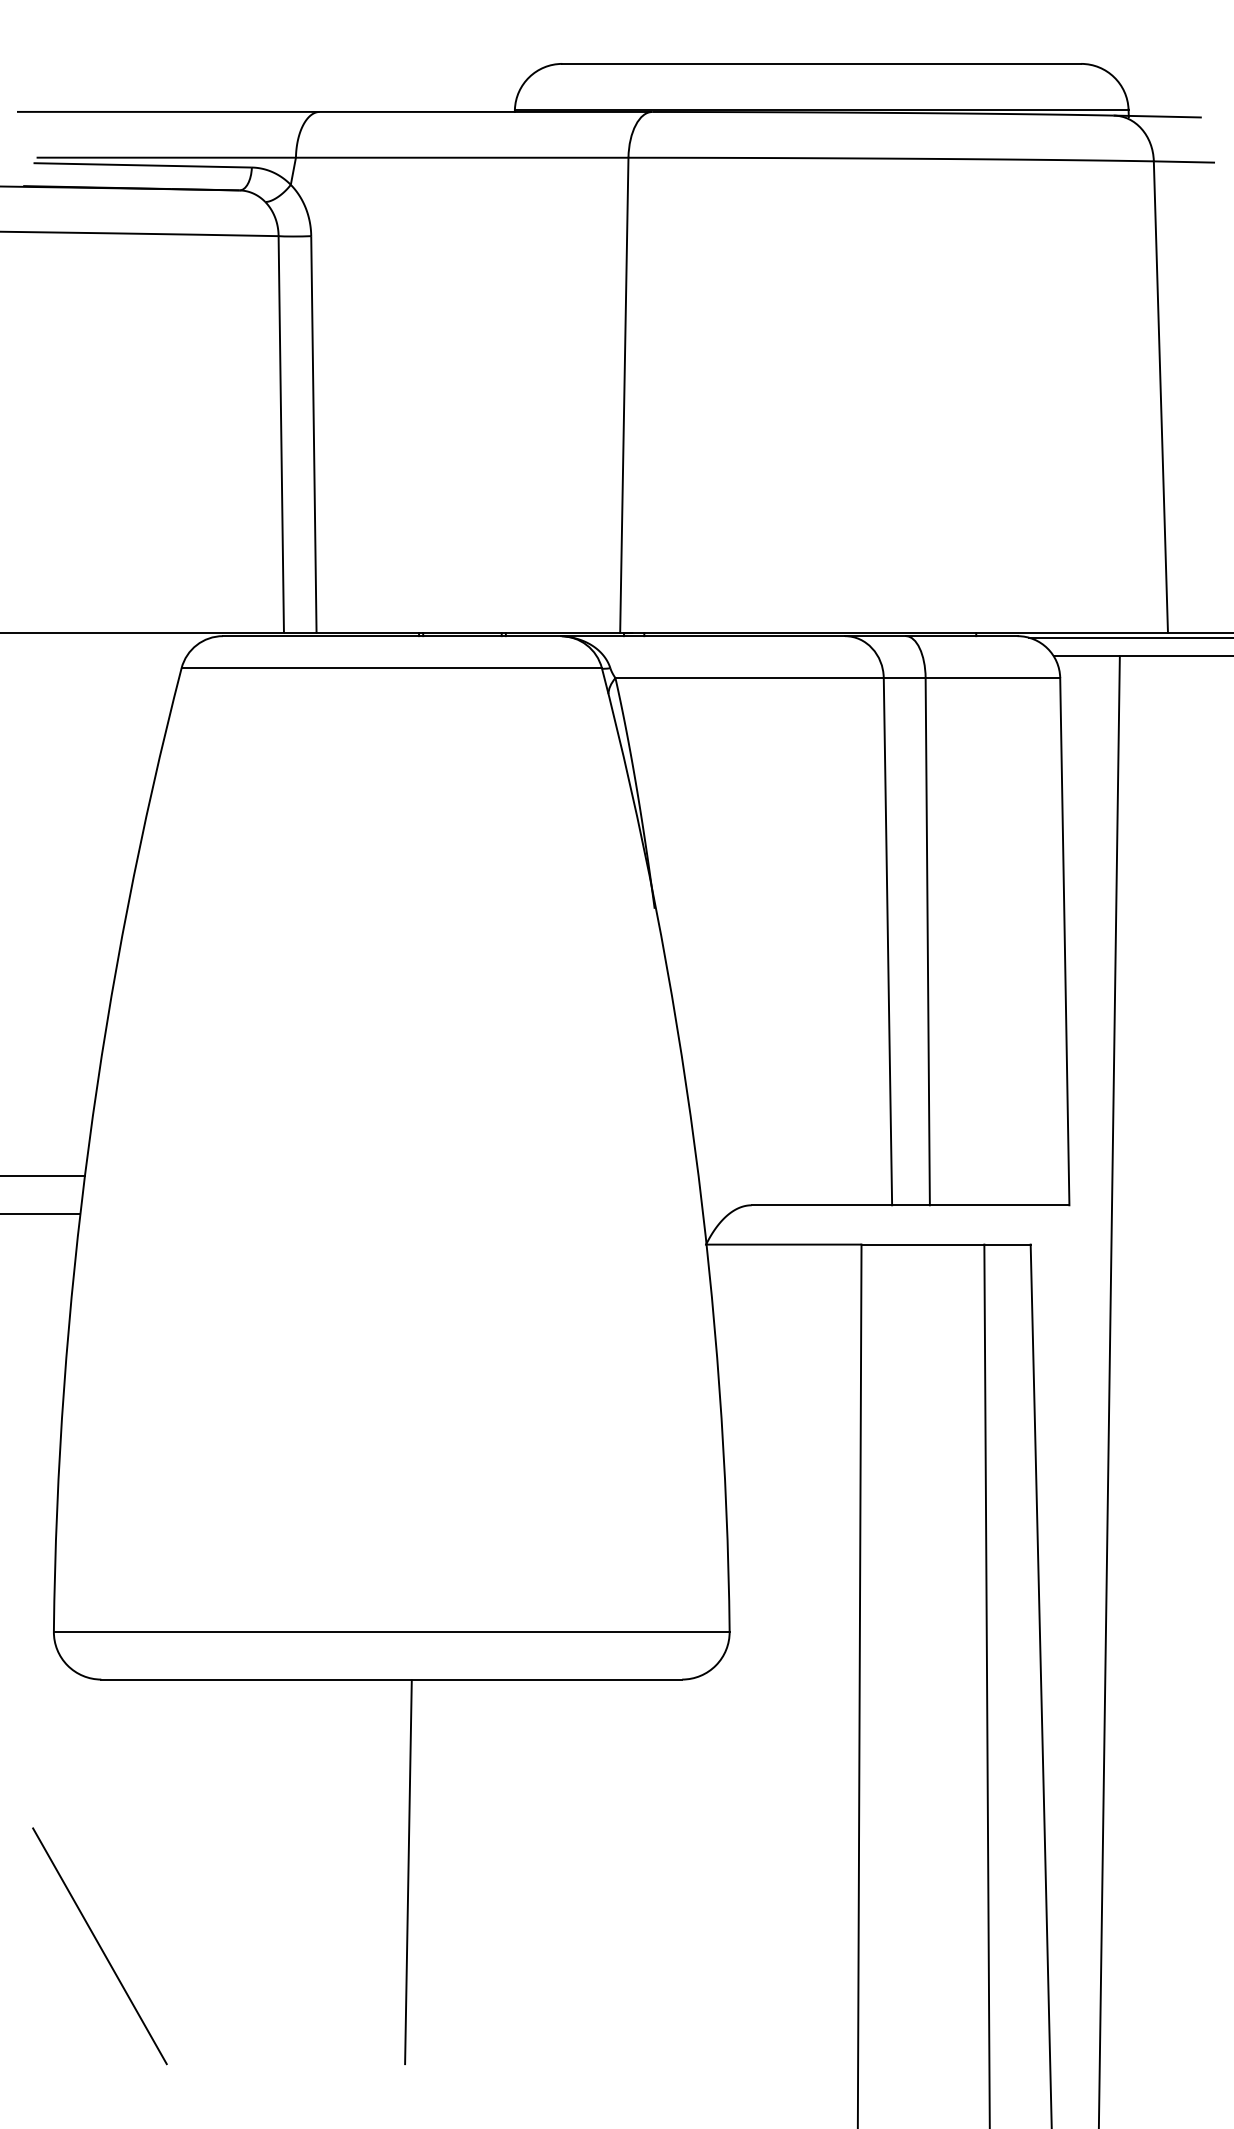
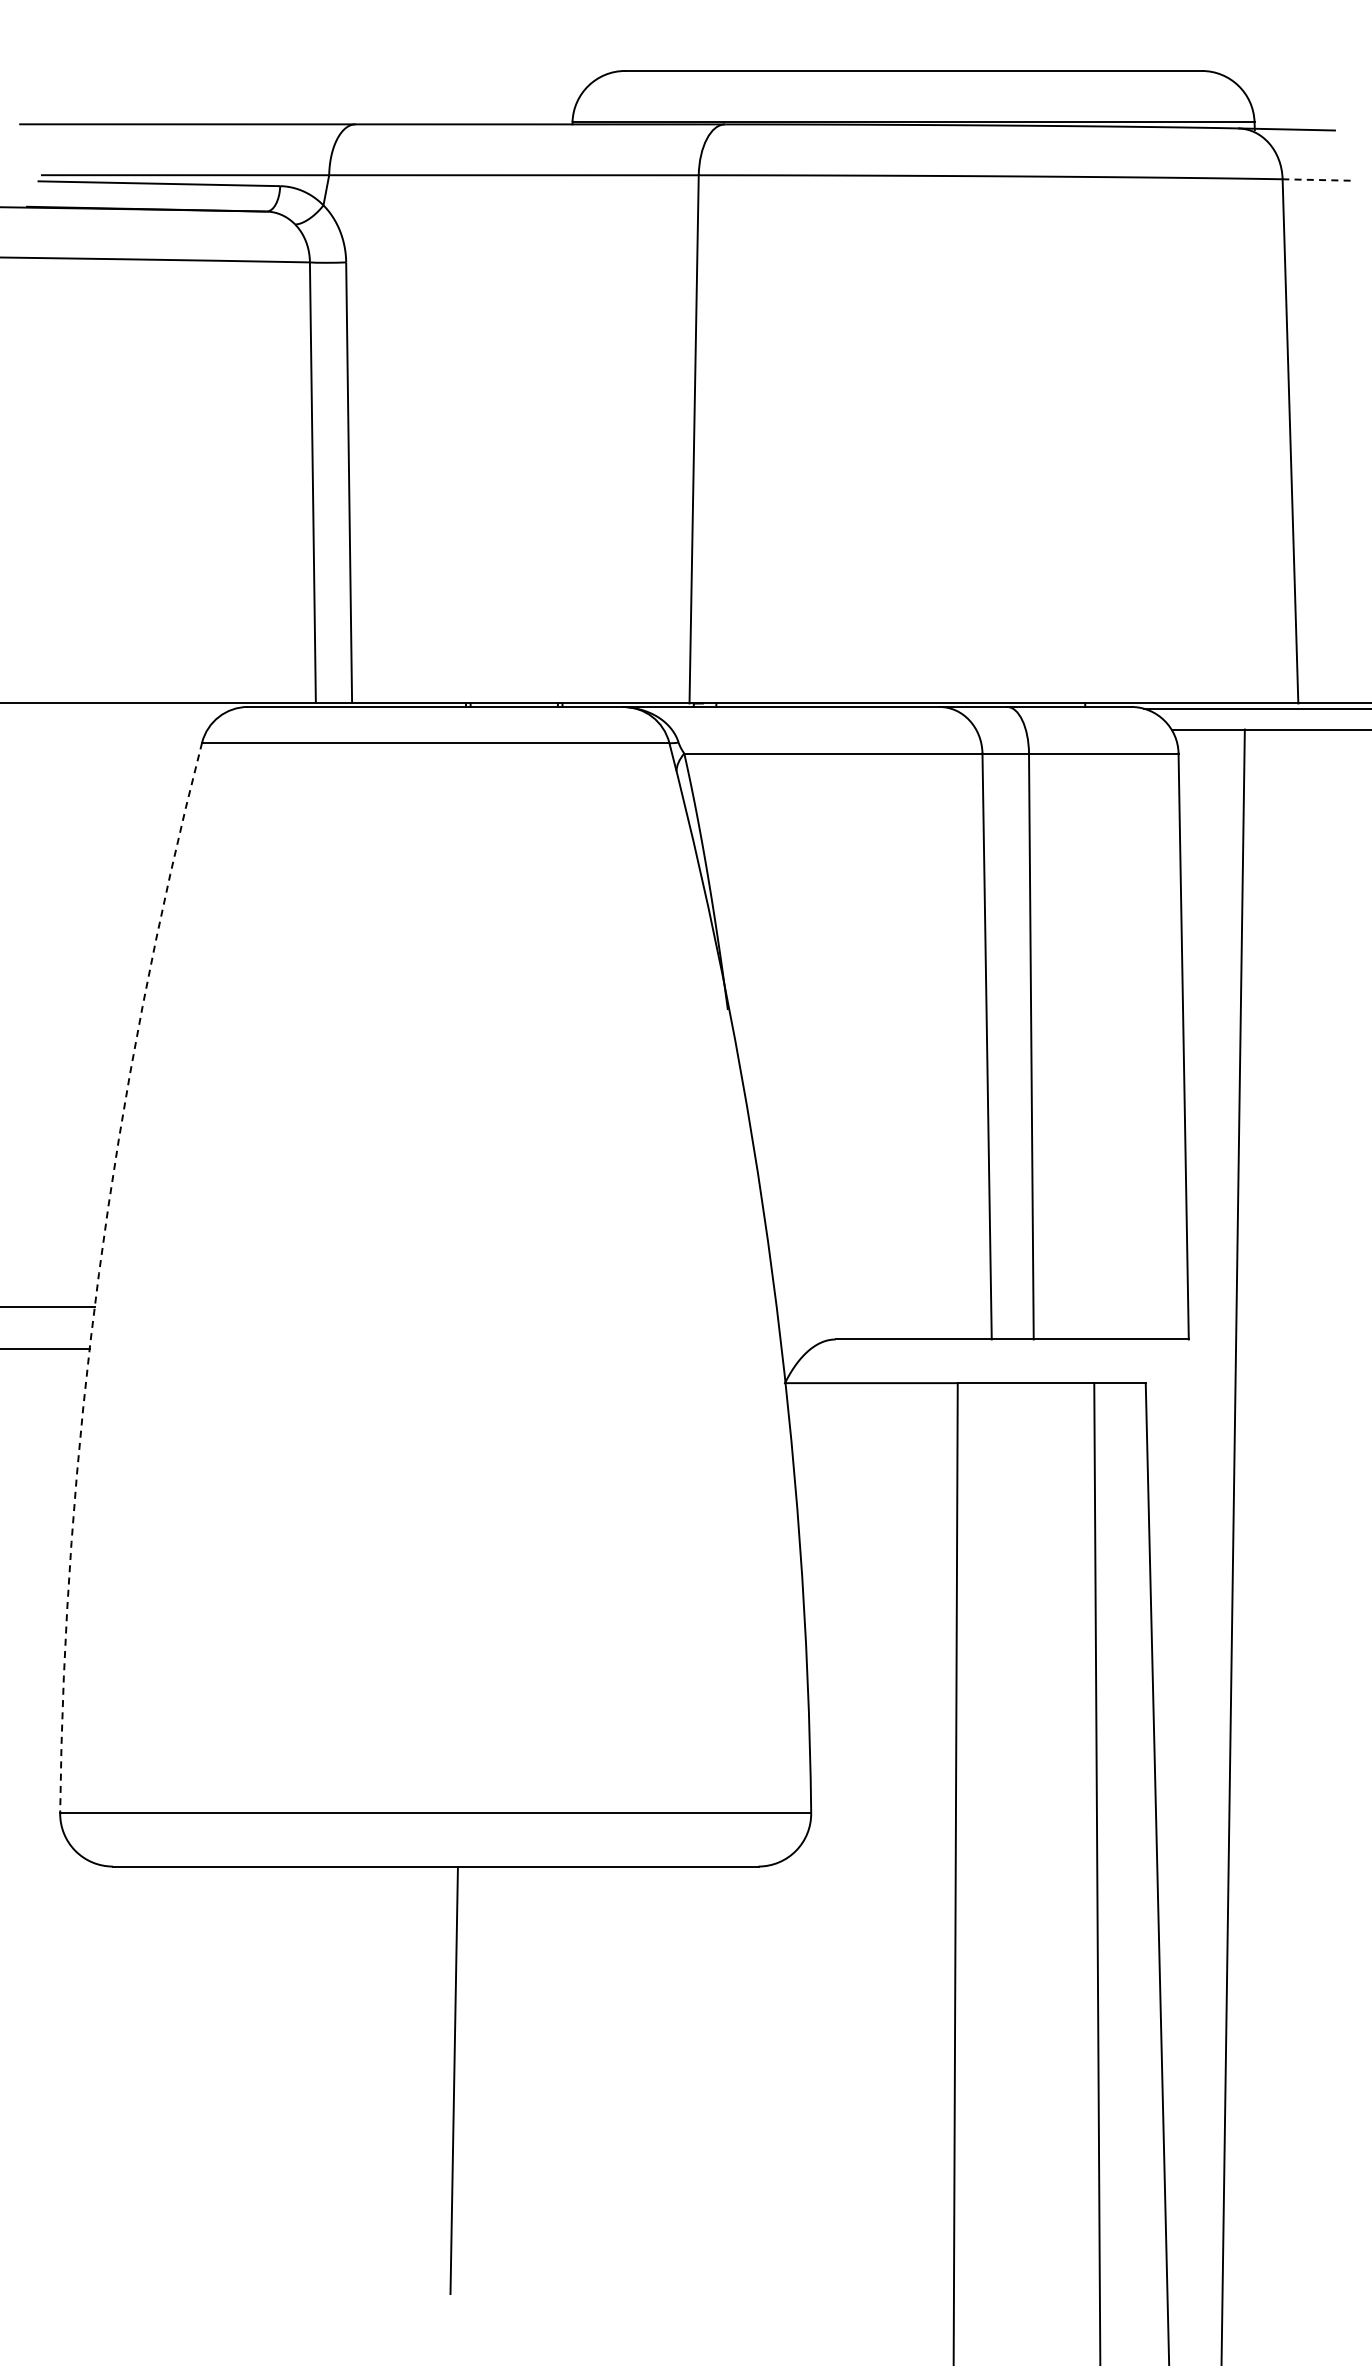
line: (1184, 162) -> (1316, 180), solid -> dashed
arc: (89, 1145) -> (99, 1273), solid -> dashed
line: (100, 1945) -> (111, 2162), removed

